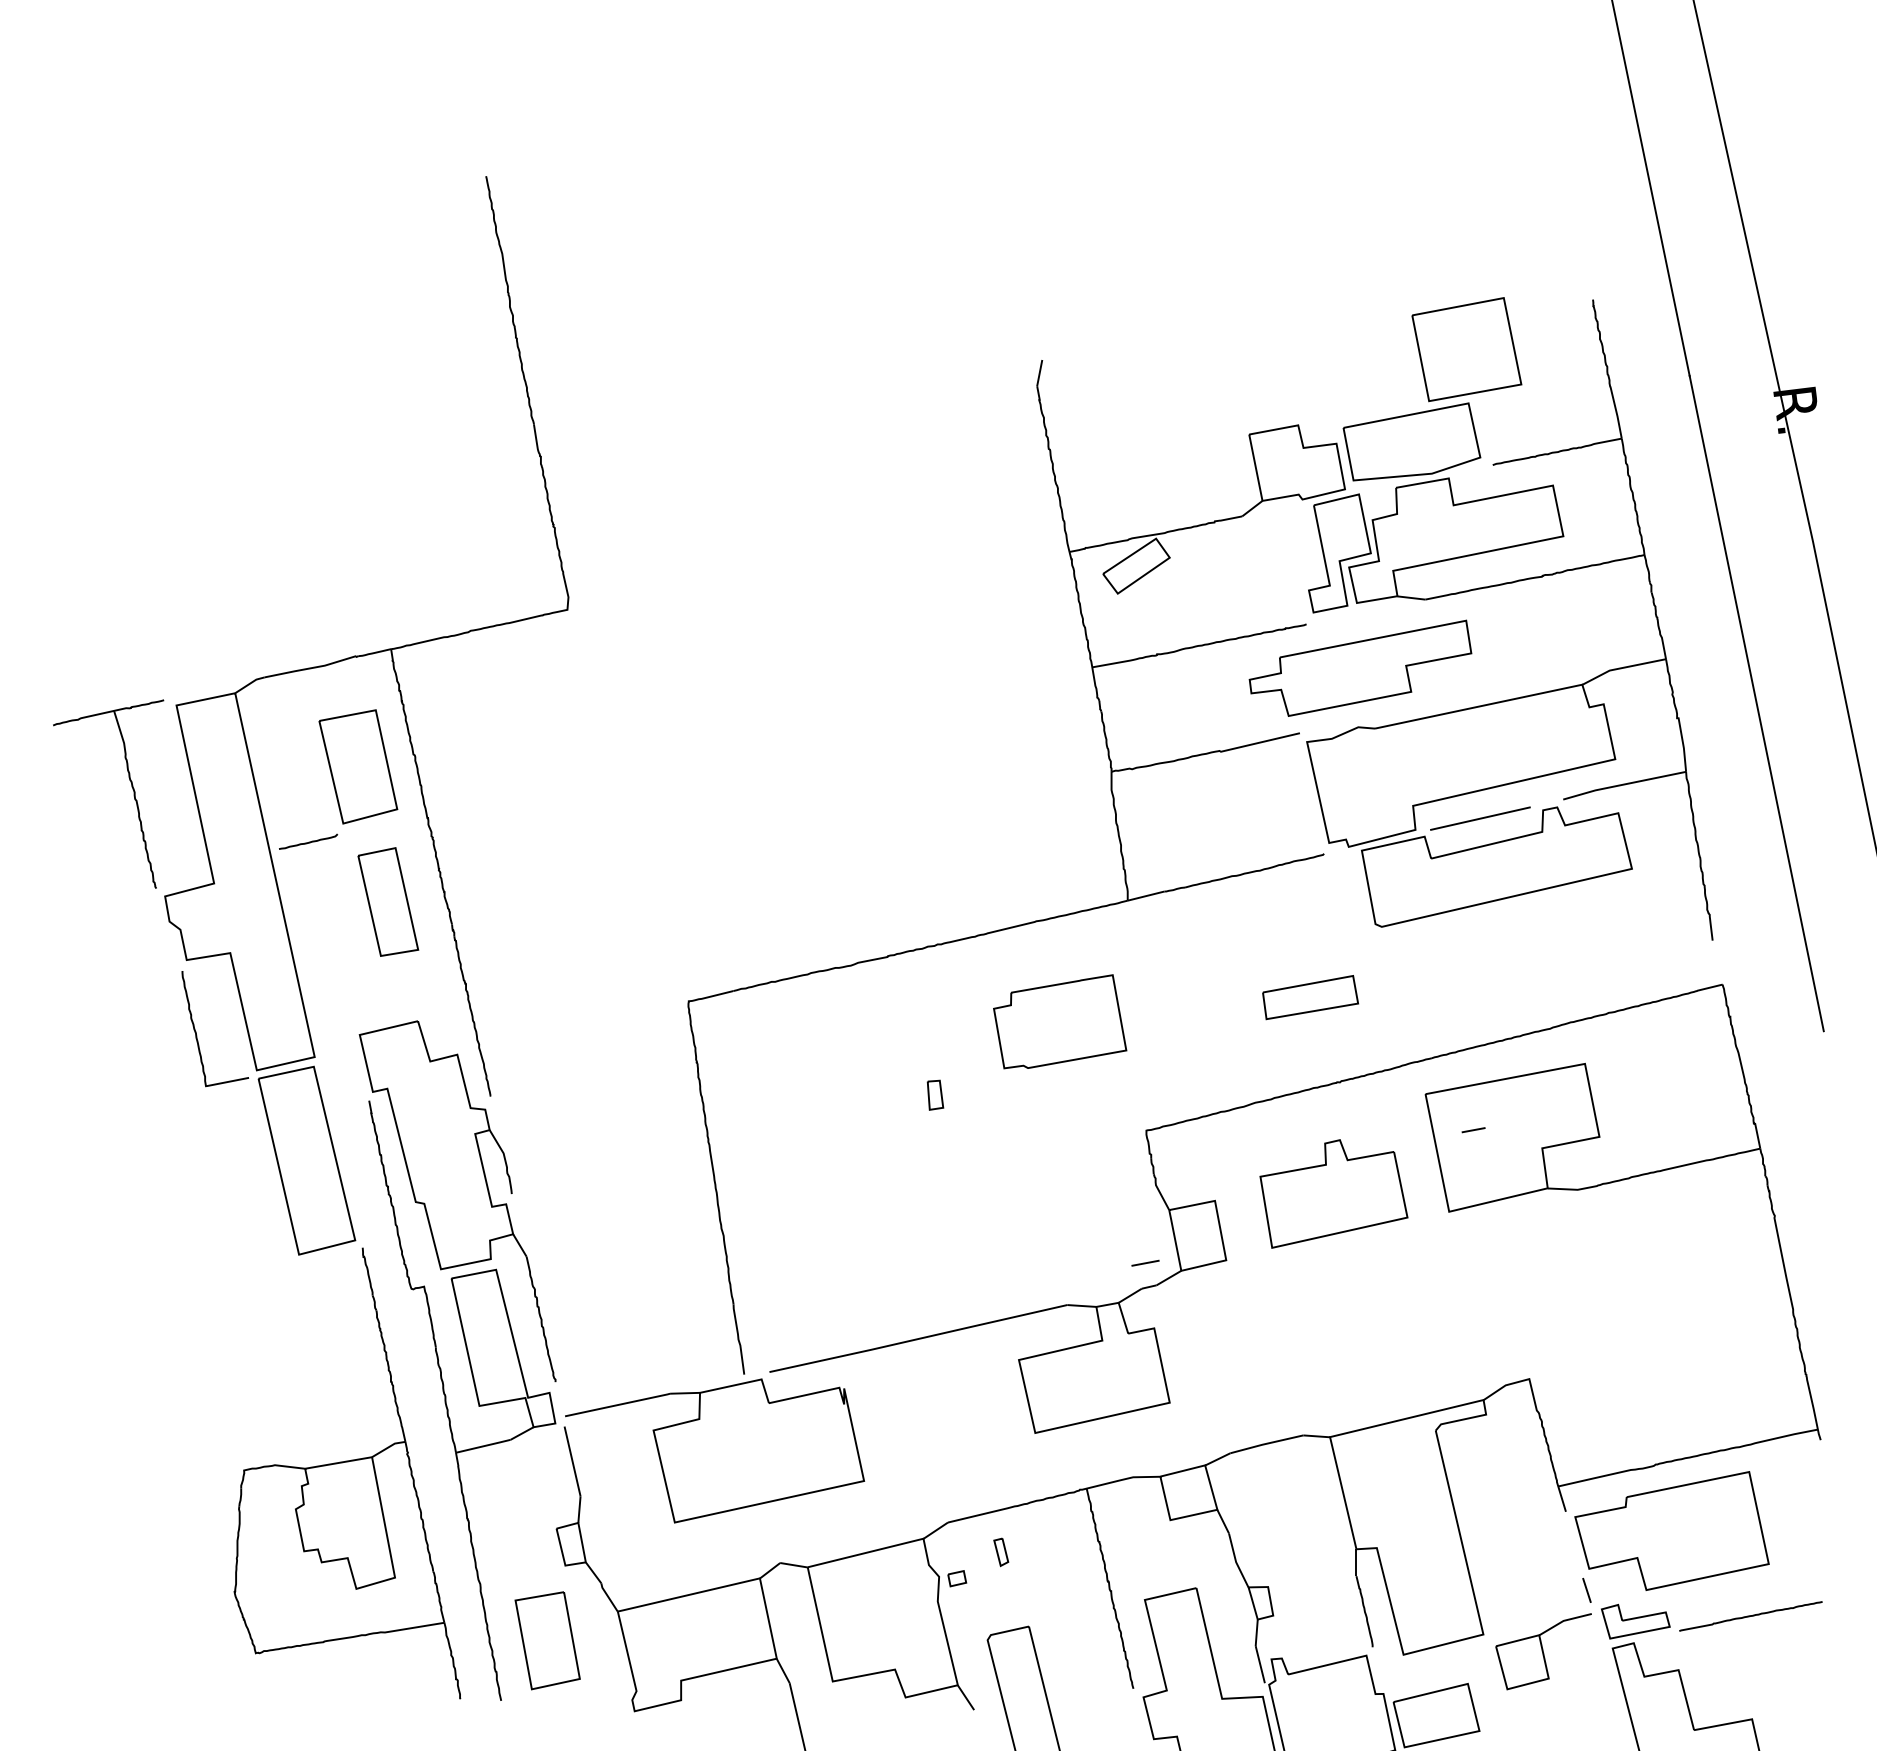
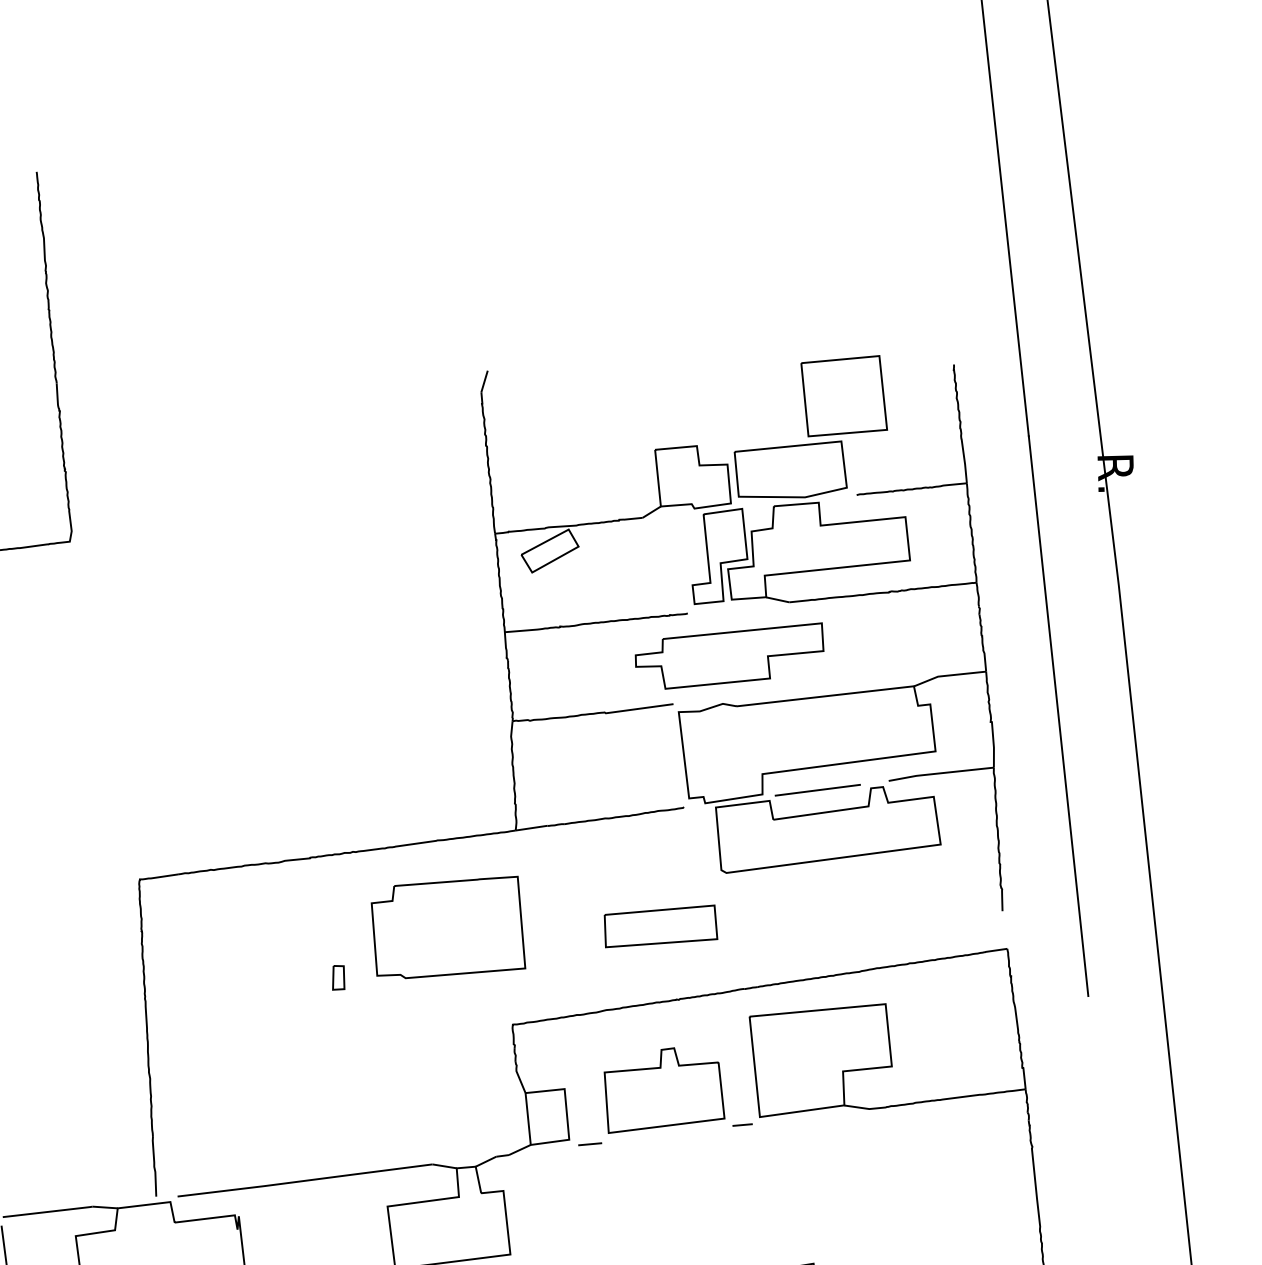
part: (1310, 997) -> (661, 926), size x1.43
part: (1059, 1021) -> (448, 926), size x1.43
line: (1473, 1130) -> (742, 1125), moved
line: (1145, 1262) -> (590, 1143), moved

